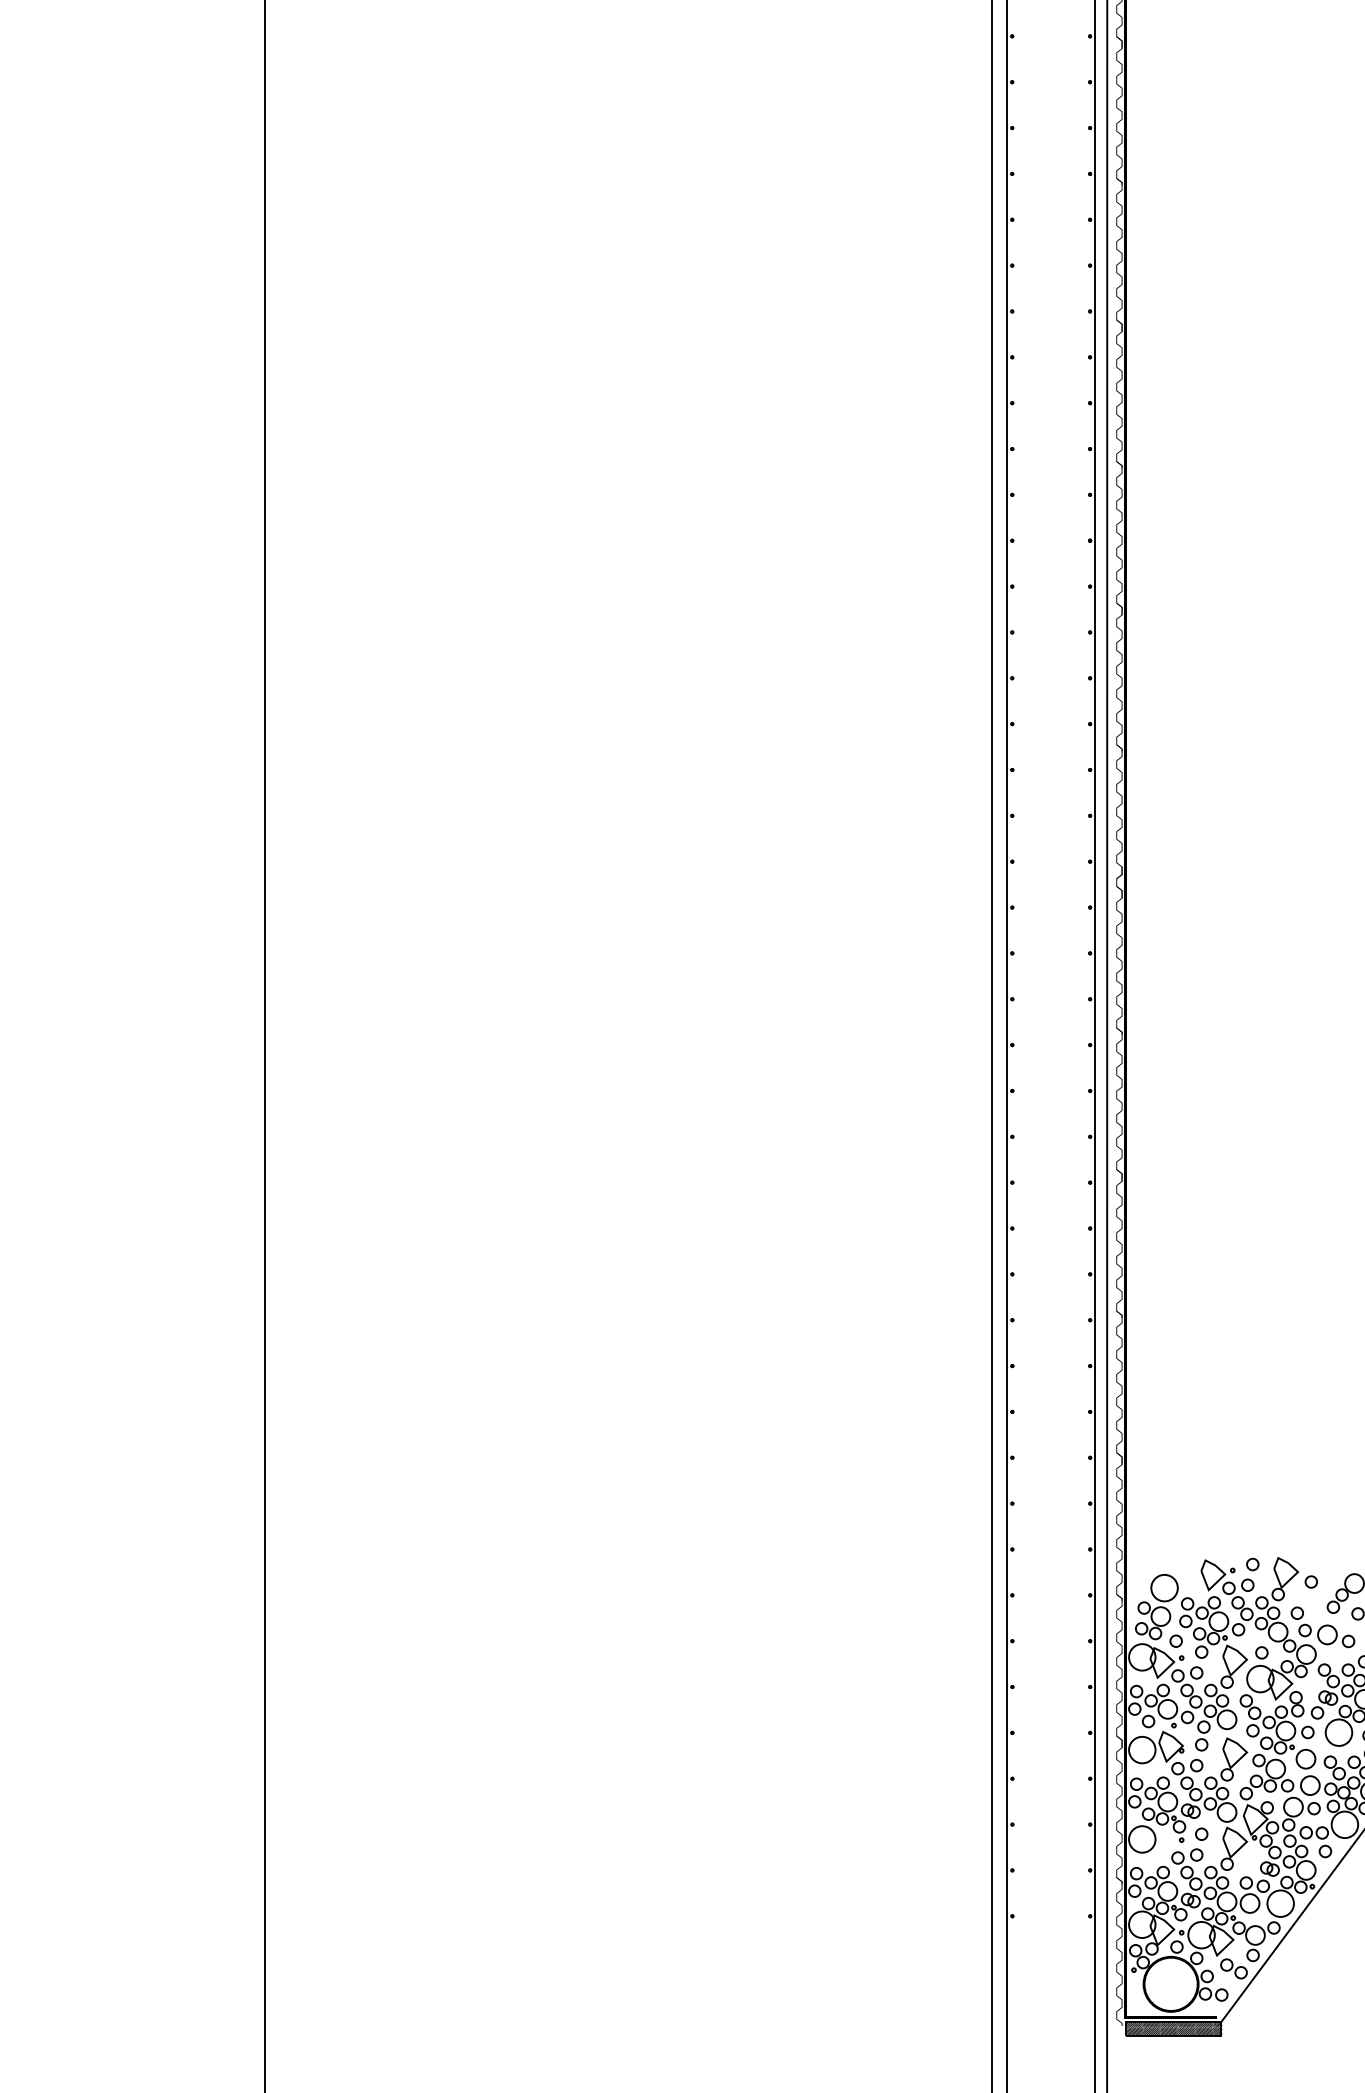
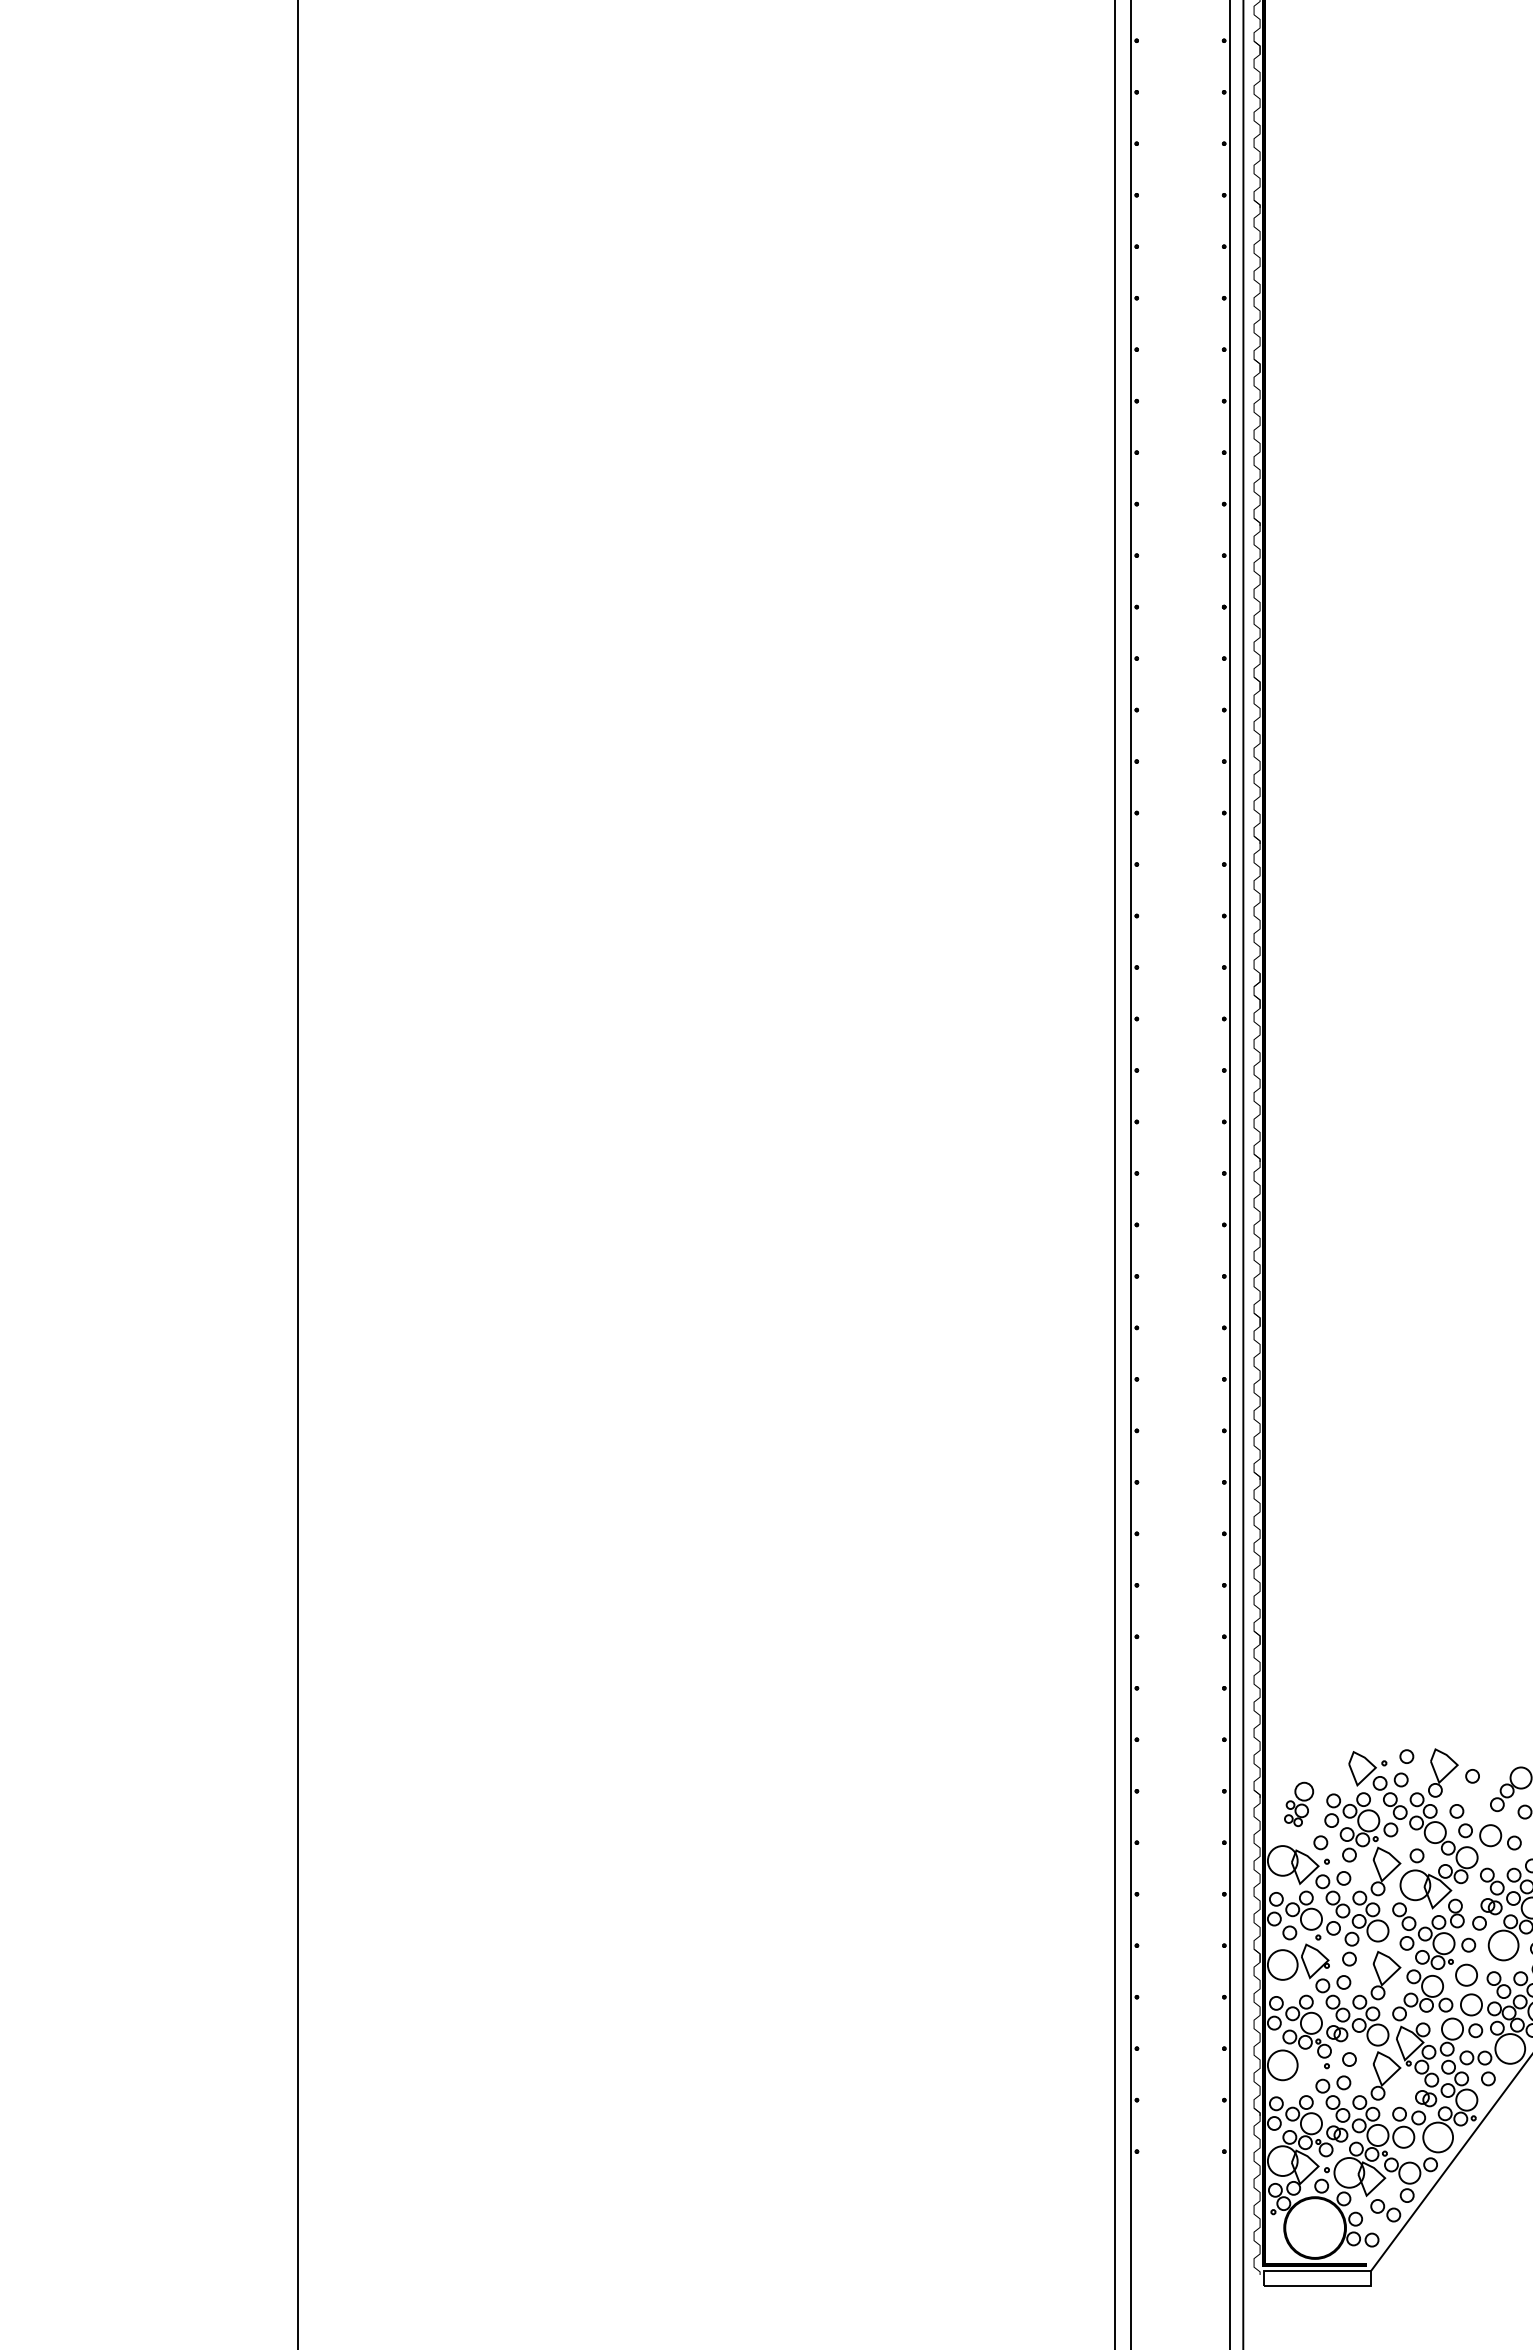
part: (1156, 1607) -> (1298, 1804), size x0.6
hatch: (1173, 2028) -> (1317, 2277), removed

